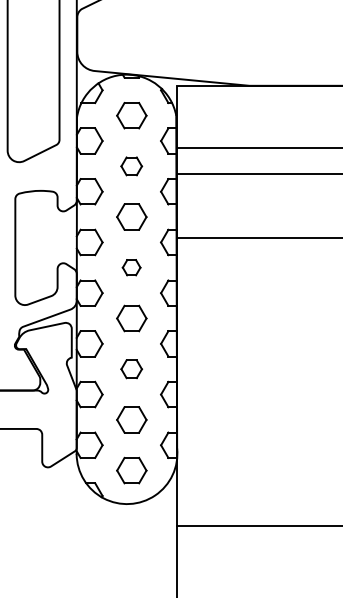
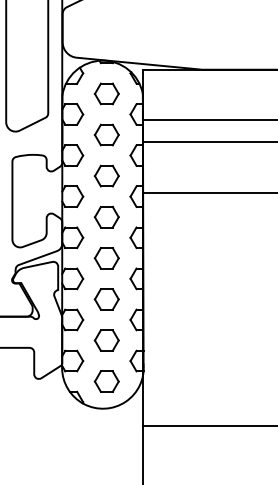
part: (131, 165) -> (106, 134), size x1.43
part: (131, 266) -> (106, 216), size x1.67
part: (131, 369) -> (106, 299), size x1.43

